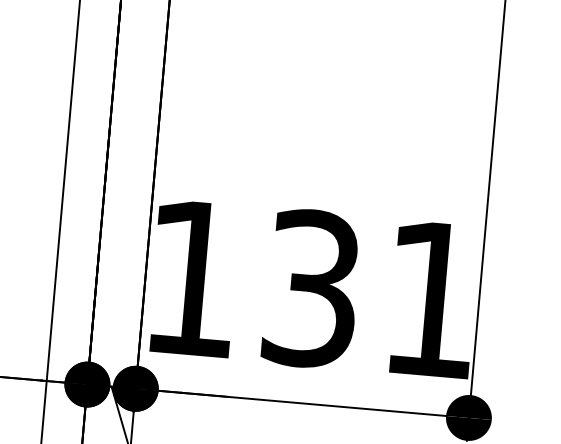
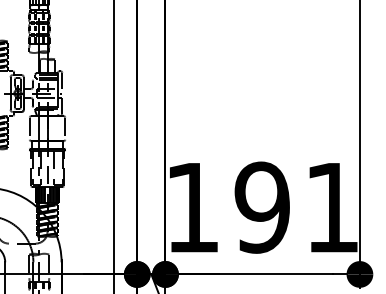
text: (310, 288) -> (261, 207), 131 -> 191

